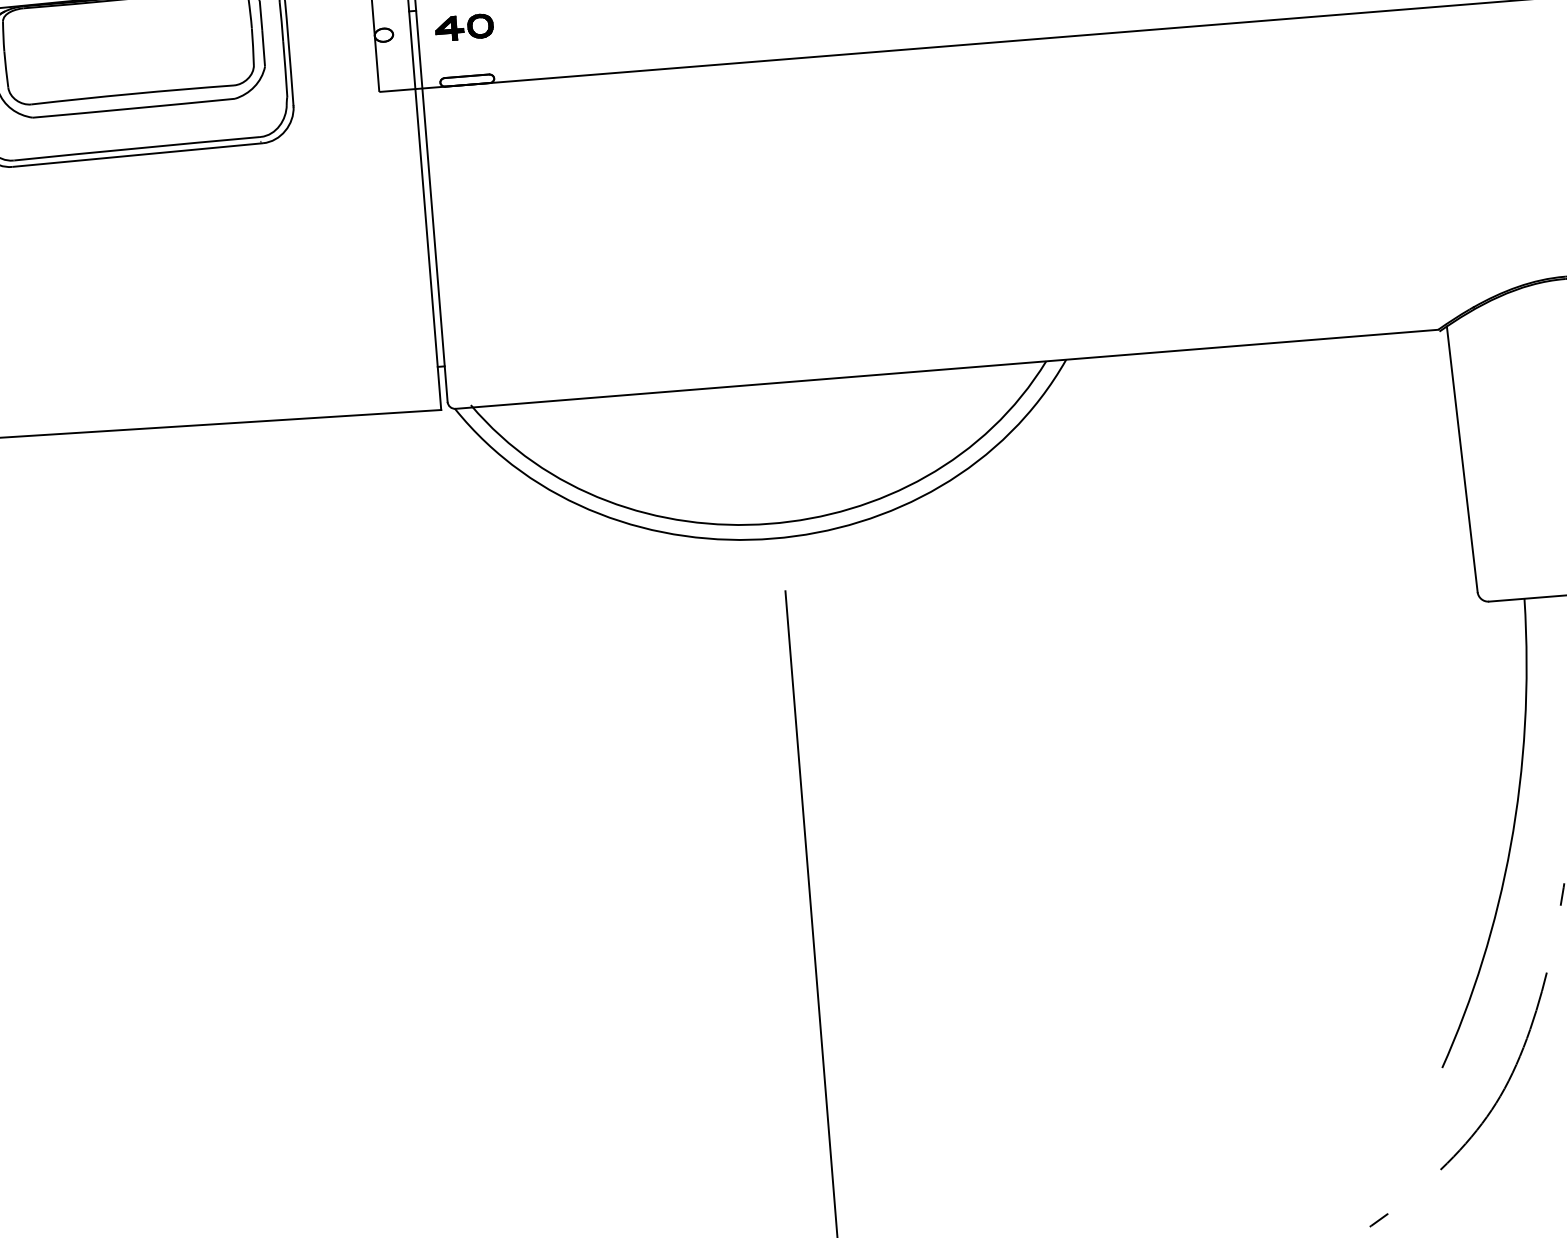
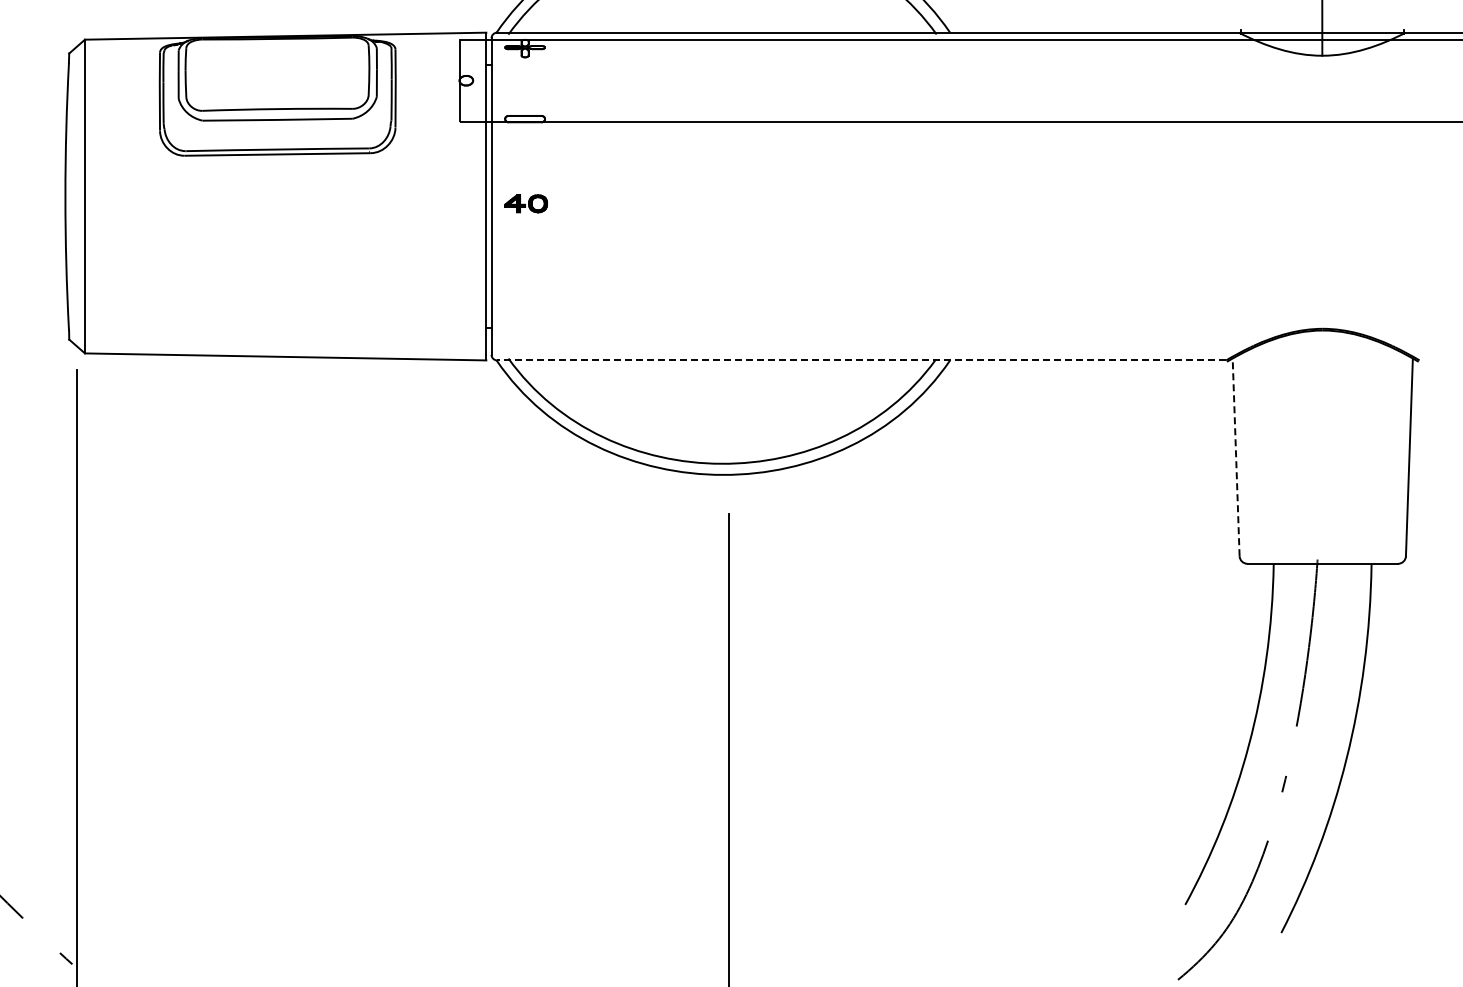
part: (463, 27) -> (525, 203), moved
line: (946, 369) -> (861, 360), solid -> dashed
line: (1462, 459) -> (1236, 457), solid -> dashed

